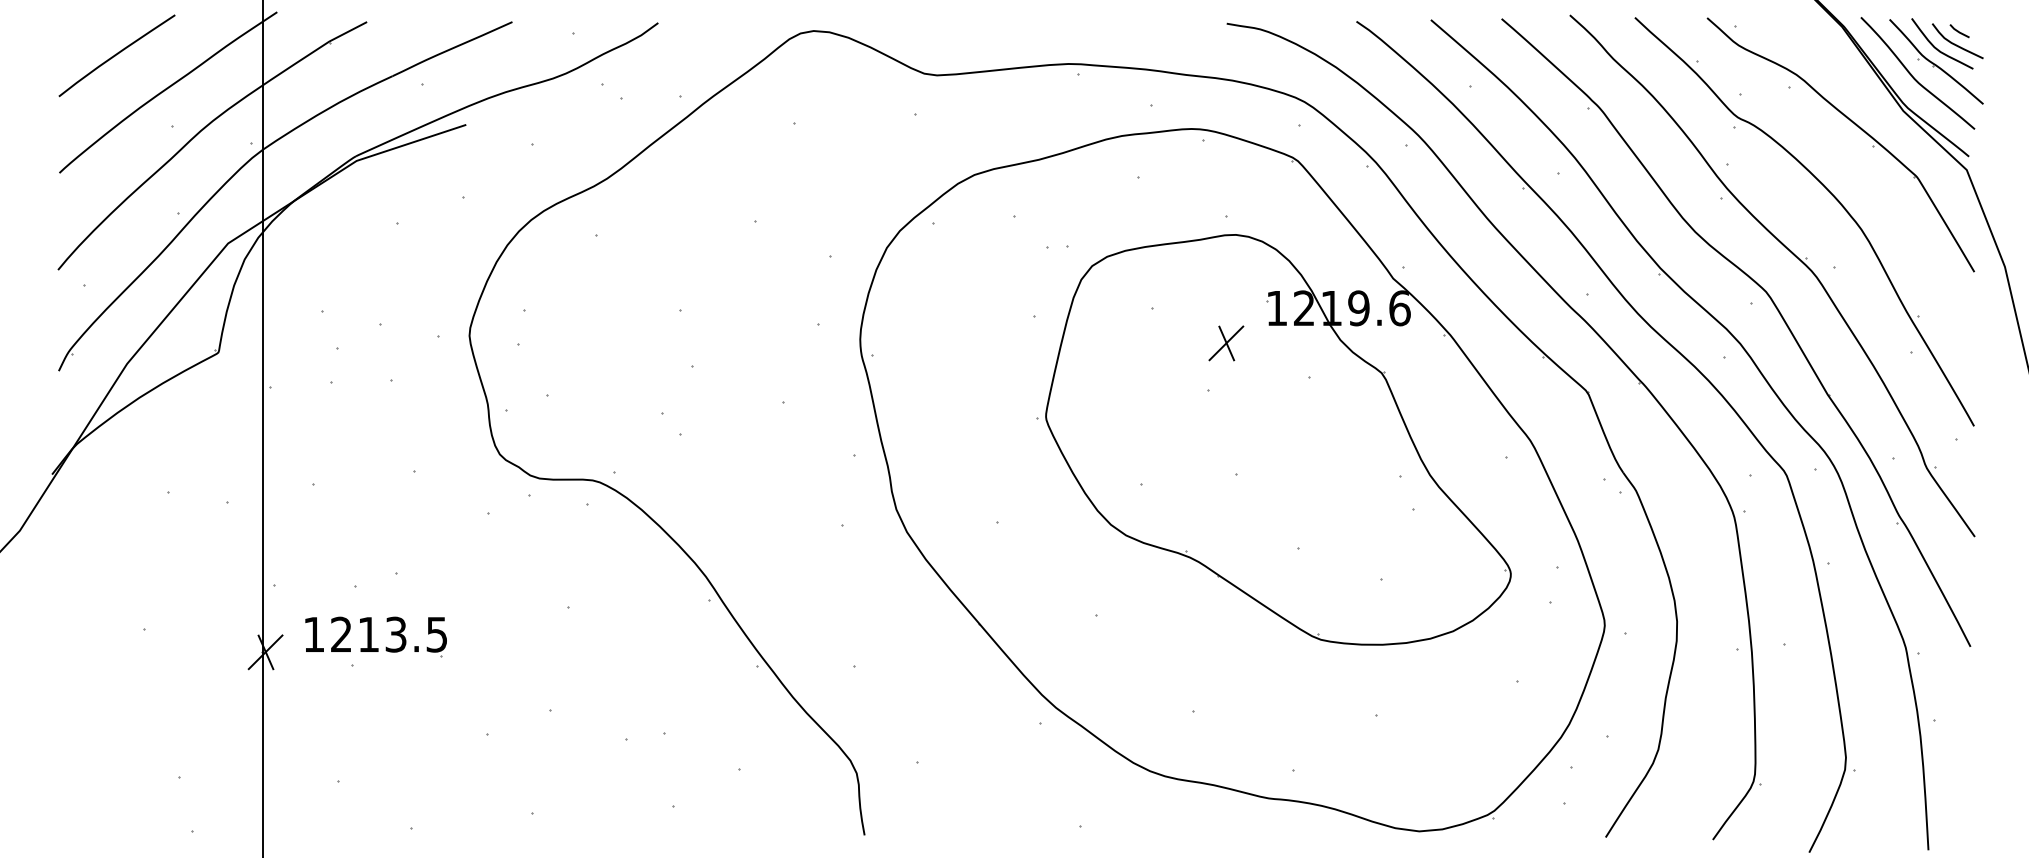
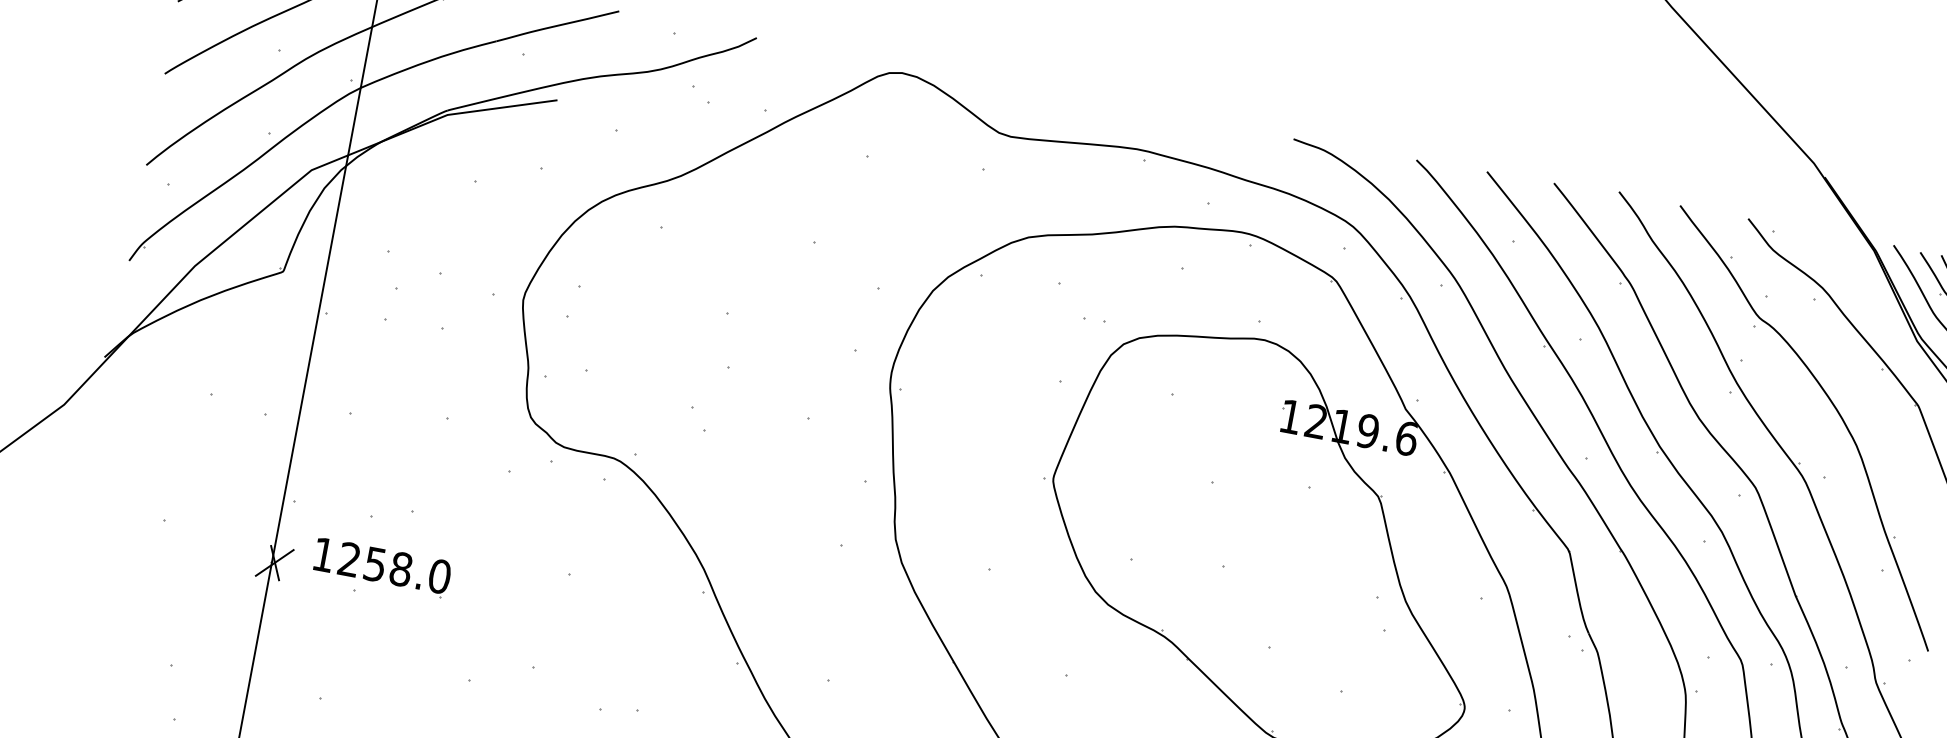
part: (1226, 343) -> (1236, 441), removed
text: (402, 634) -> (407, 570), 1213.5 -> 1258.0

